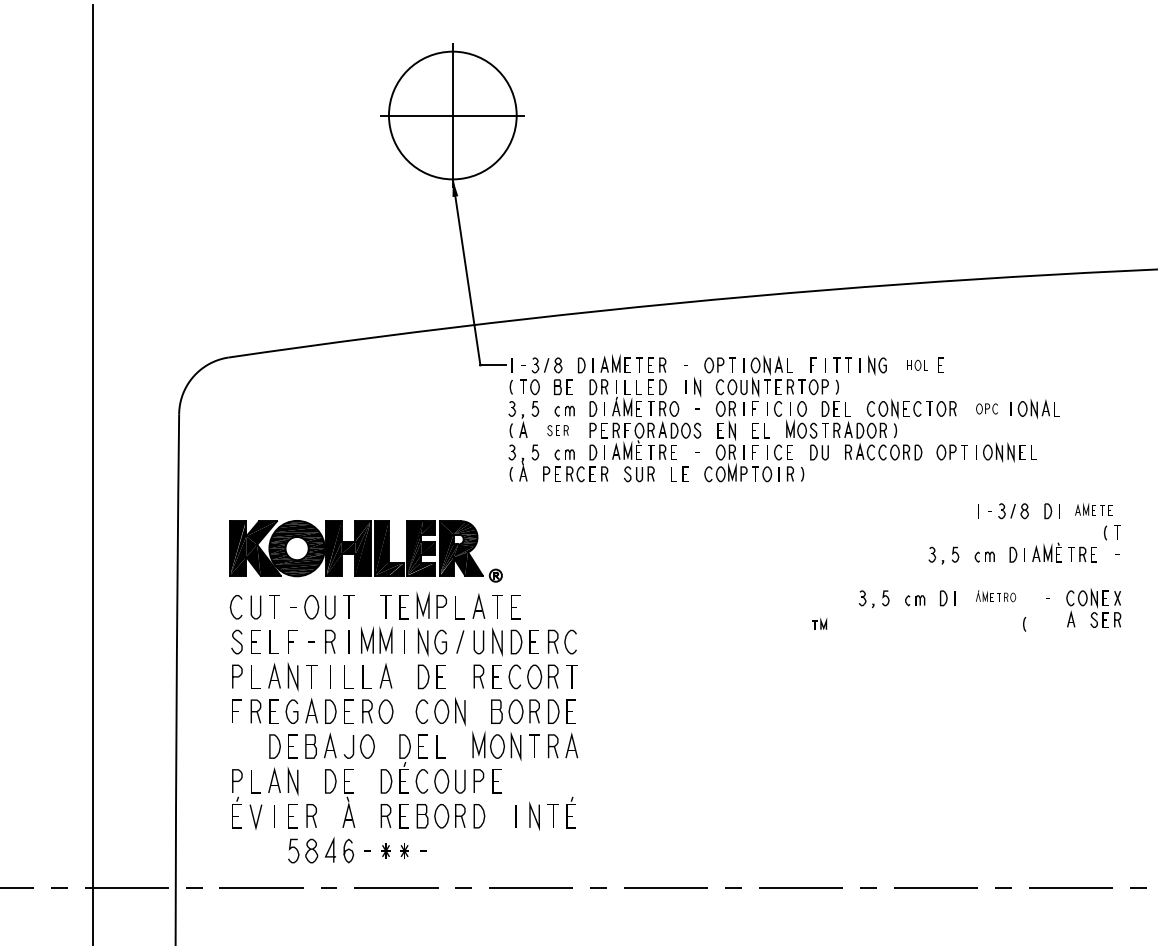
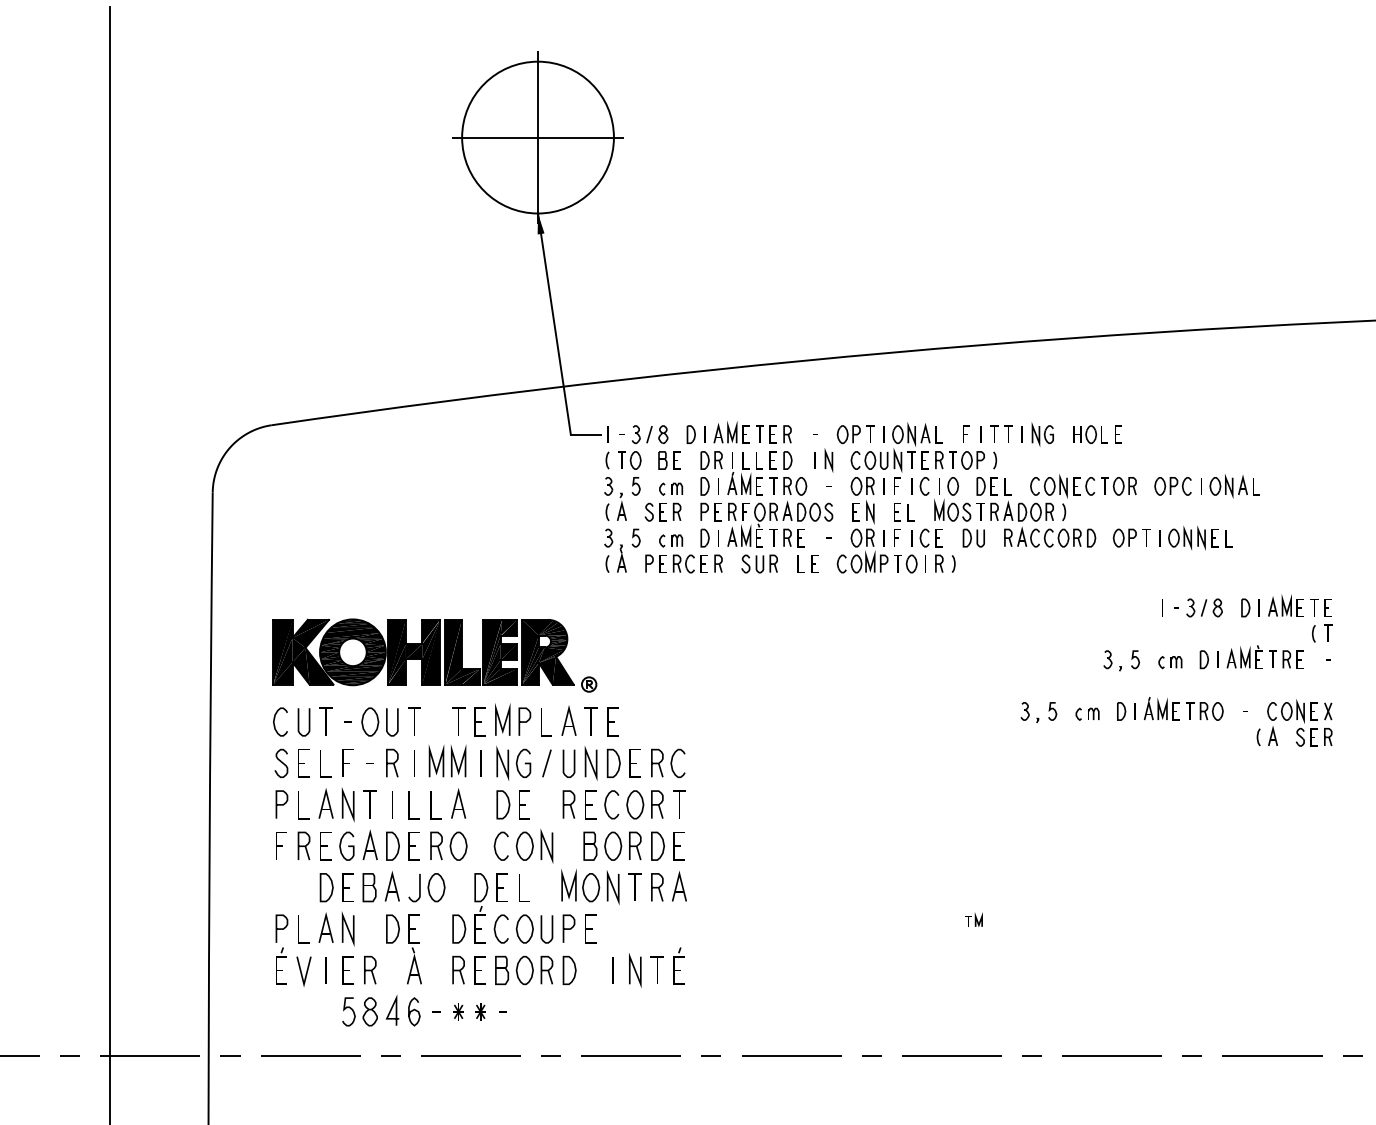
part: (917, 365) -> (1090, 434), size x1.43
part: (986, 409) -> (1172, 486), size x1.43
part: (557, 430) -> (662, 511), size x1.43
part: (1093, 509) -> (1299, 605), size x1.43
part: (995, 595) -> (1183, 708), size x1.67
part: (819, 623) -> (973, 919), moved
curve: (1024, 624) -> (1258, 737), moved

